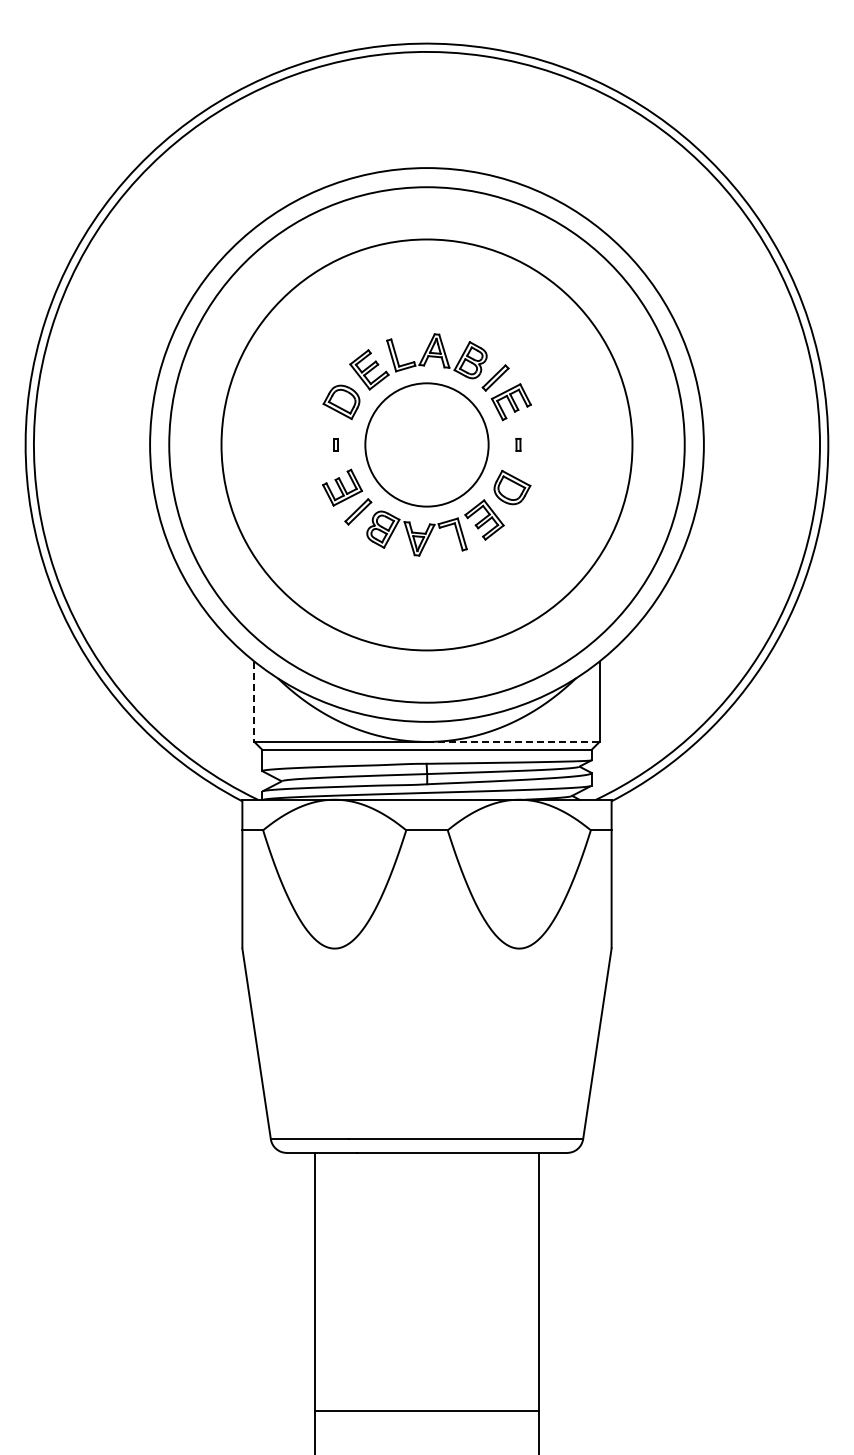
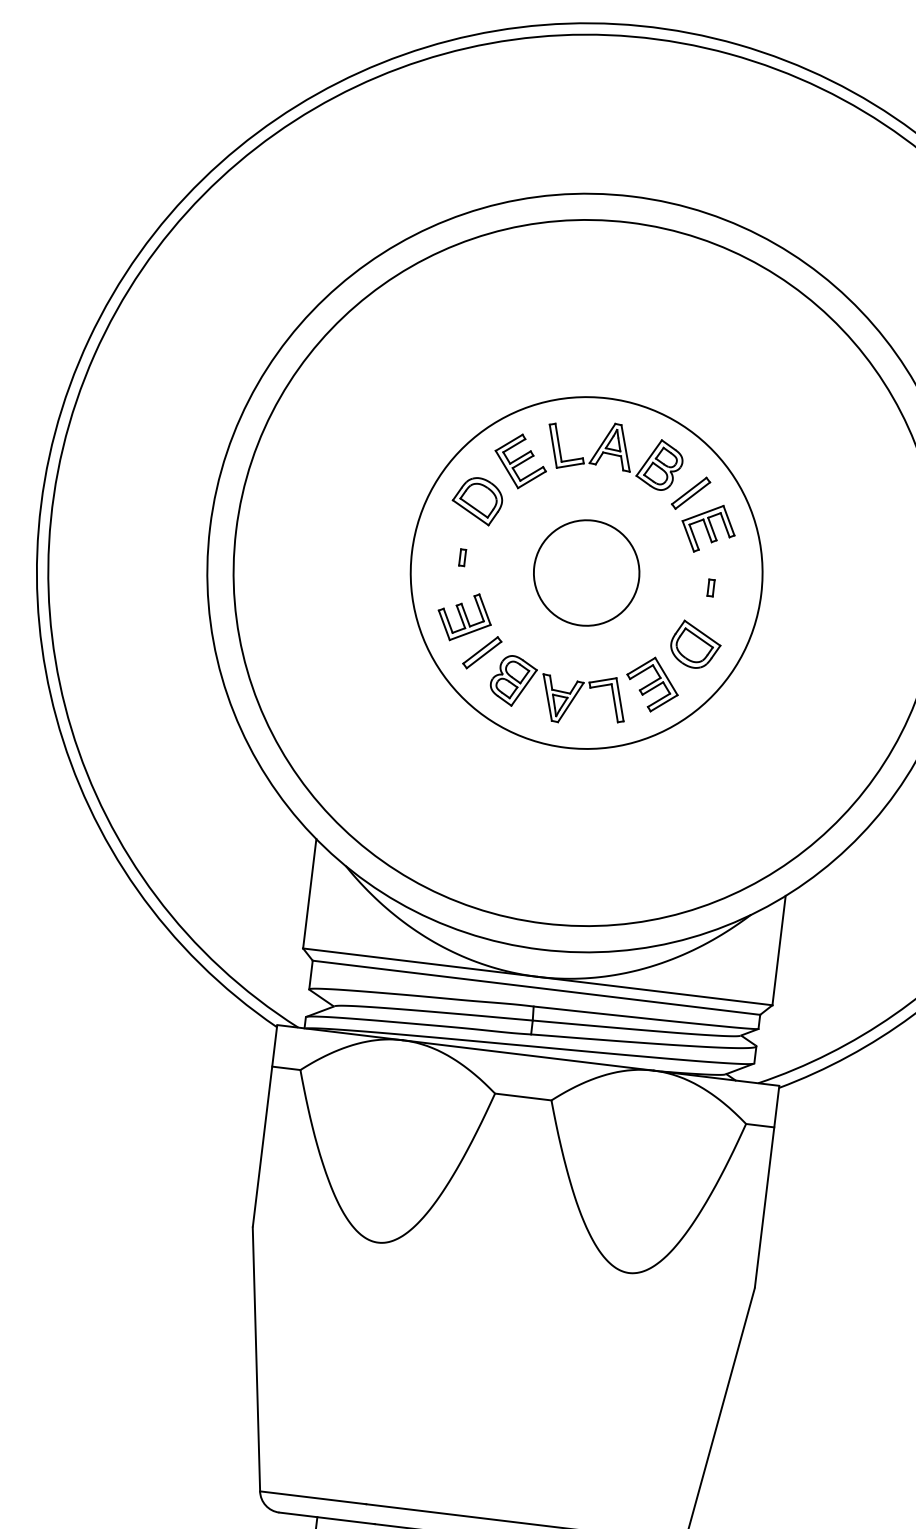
circle: (426, 444) -> (586, 572), size x0.62
circle: (426, 444) -> (586, 572), size x0.62
line: (254, 702) -> (309, 894), dashed -> solid
line: (513, 741) -> (655, 990), dashed -> solid

